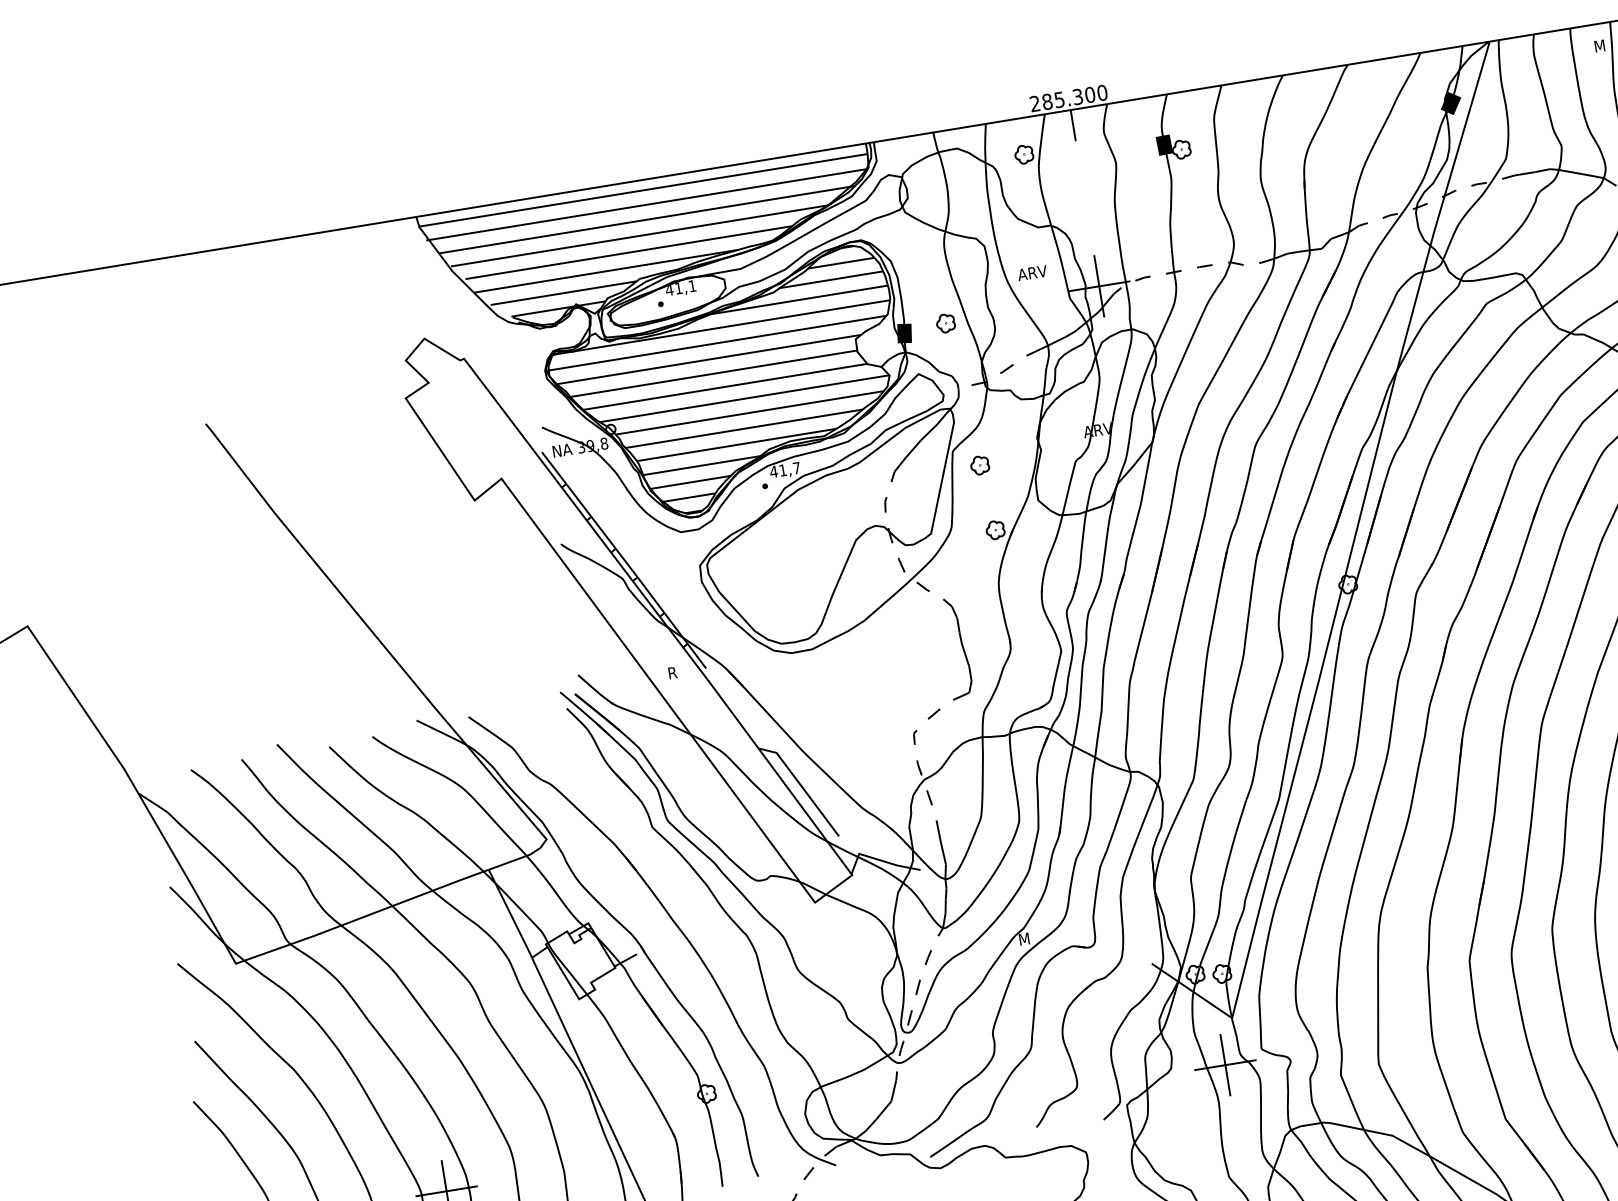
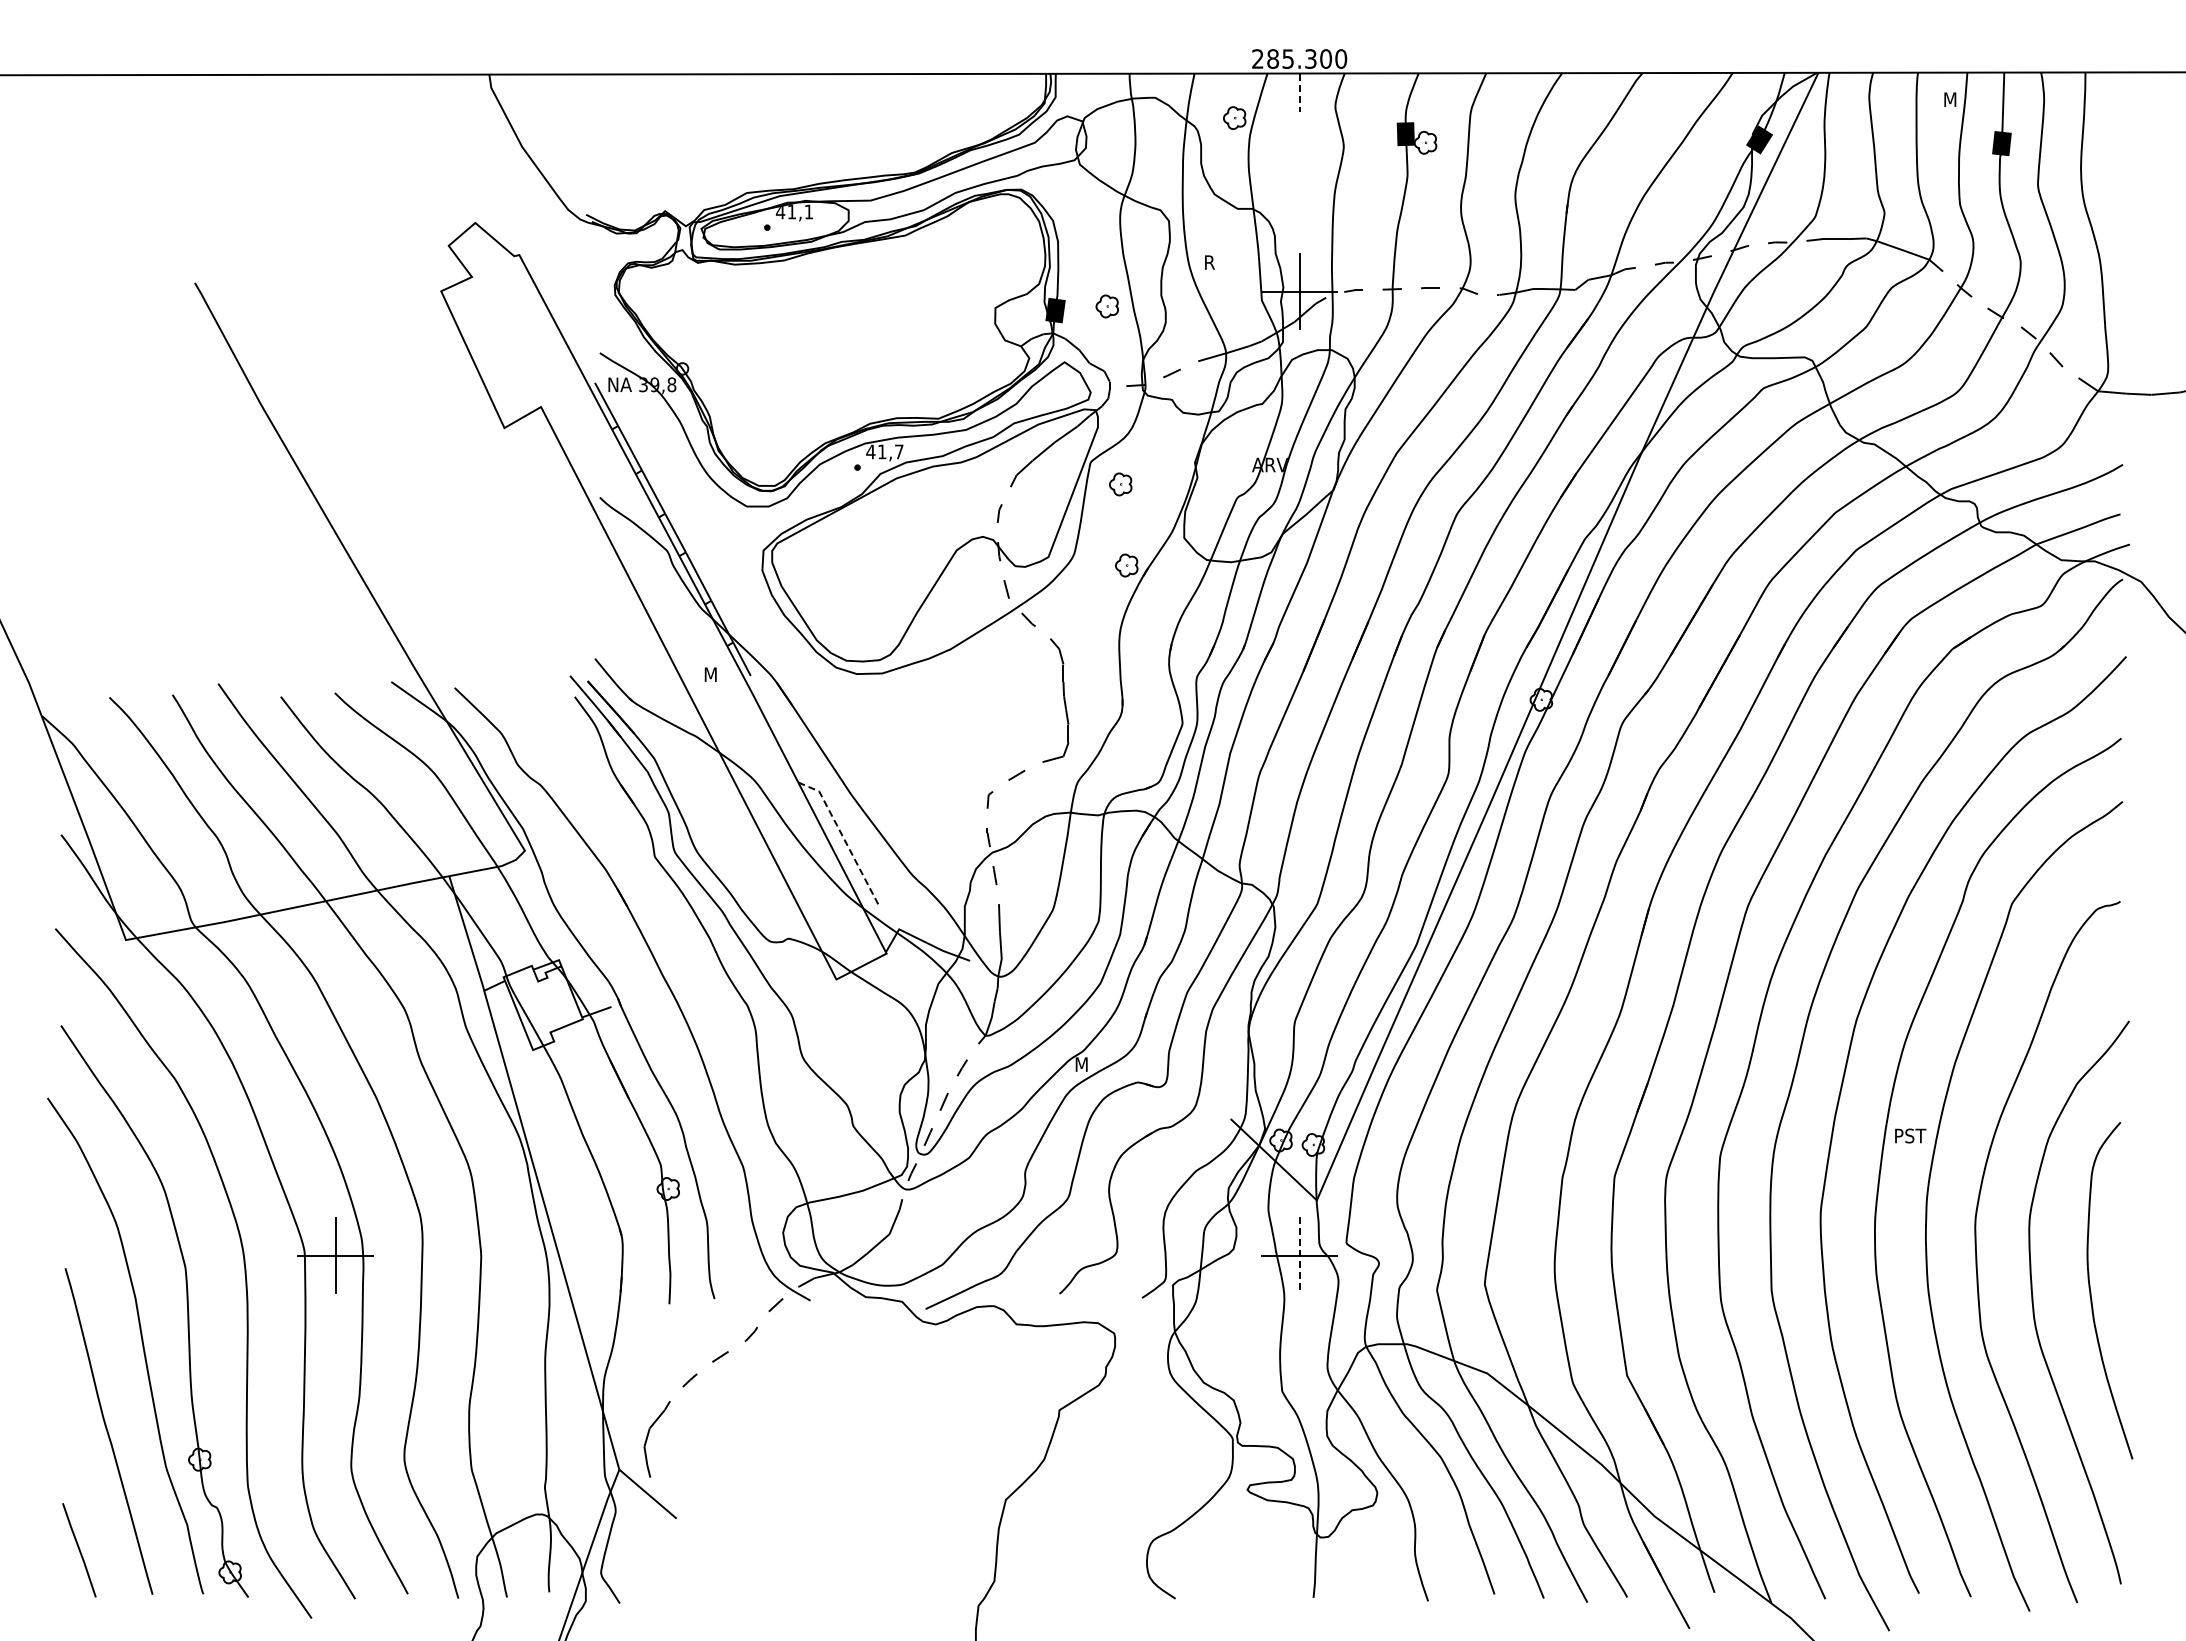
line: (1073, 126) -> (1299, 93), solid -> dashed
hatch: (651, 240) -> (768, 149), removed
text: (1032, 272) -> (1221, 262), ARV -> R
hatch: (727, 386) -> (831, 339), removed
text: (674, 672) -> (711, 674), R -> M
line: (802, 786) -> (843, 837), solid -> dashed
line: (1225, 1064) -> (1299, 1255), solid -> dashed

